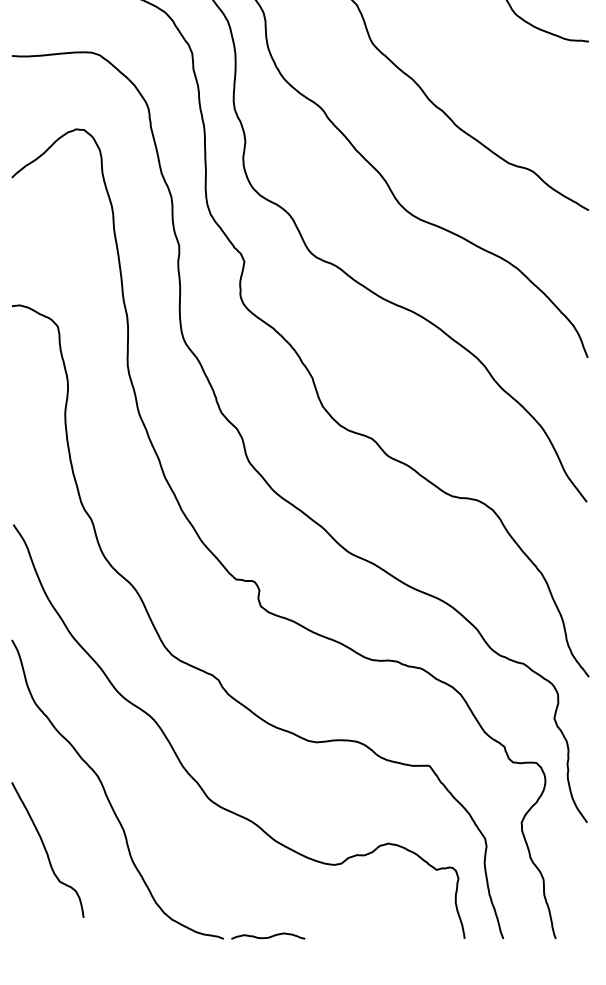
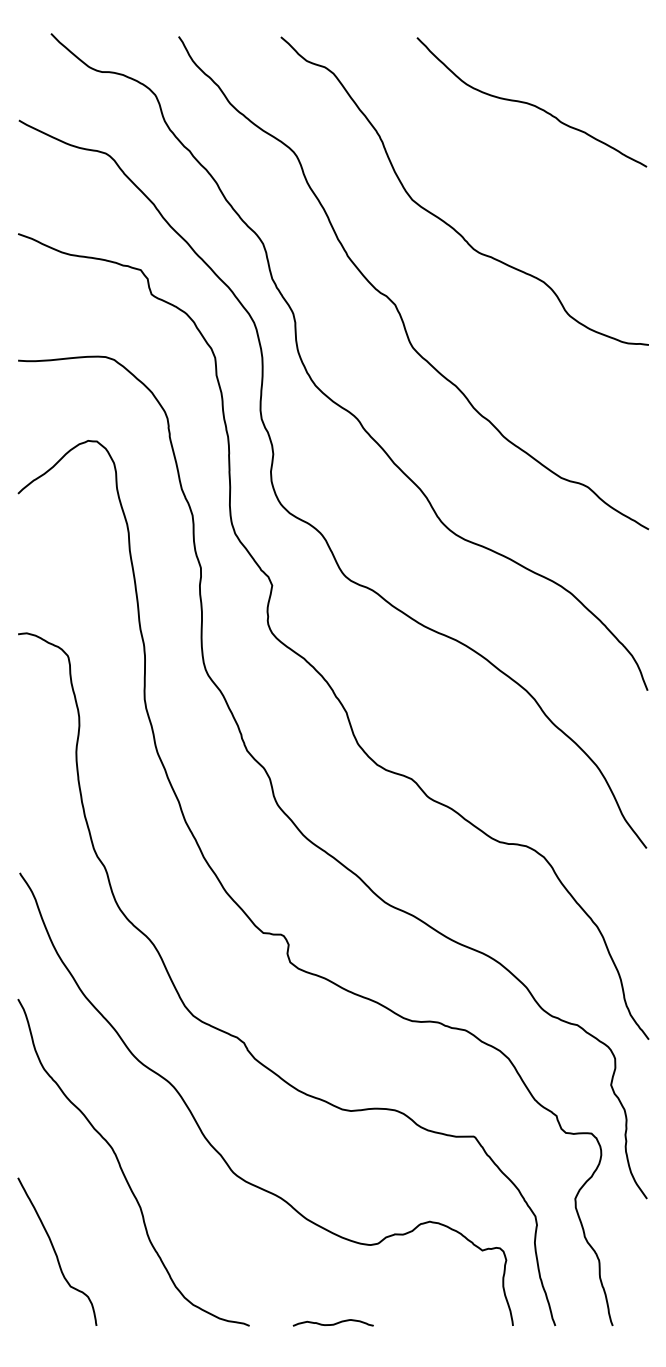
curve: (47, 850) -> (56, 1252), moved
curve: (267, 936) -> (332, 1323), moved

